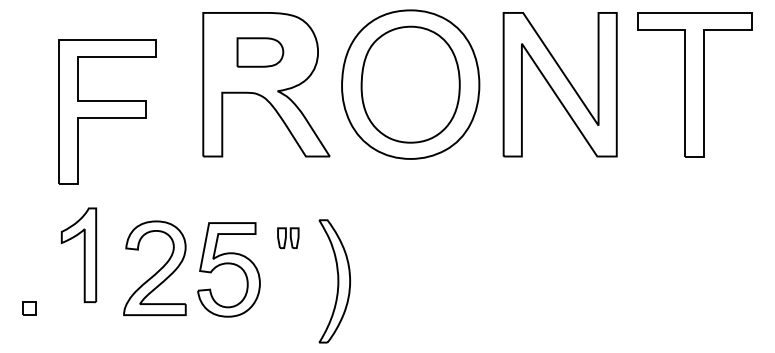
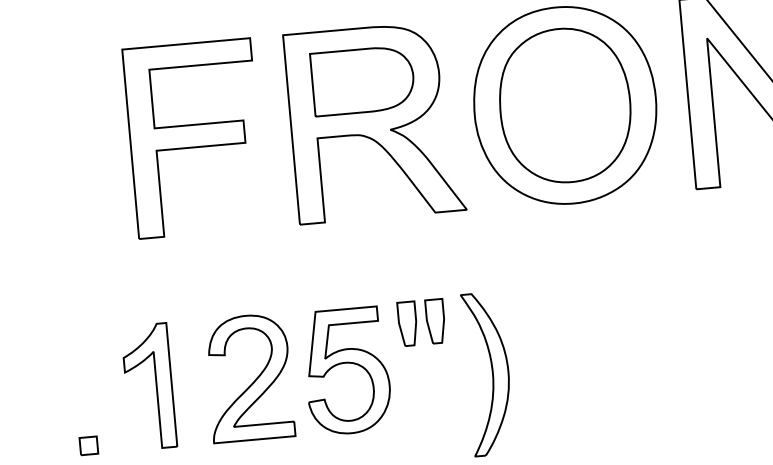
part: (260, 52) -> (363, 80), size x1.67
part: (107, 111) -> (194, 138), moved
part: (288, 237) -> (421, 321), size x1.67
part: (78, 254) -> (148, 385), moved

